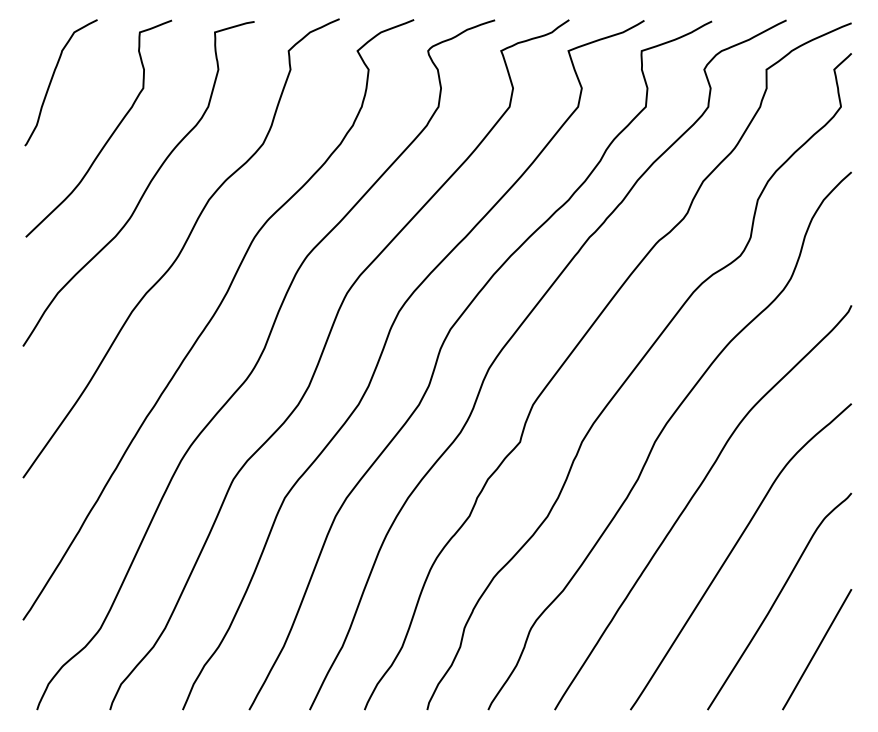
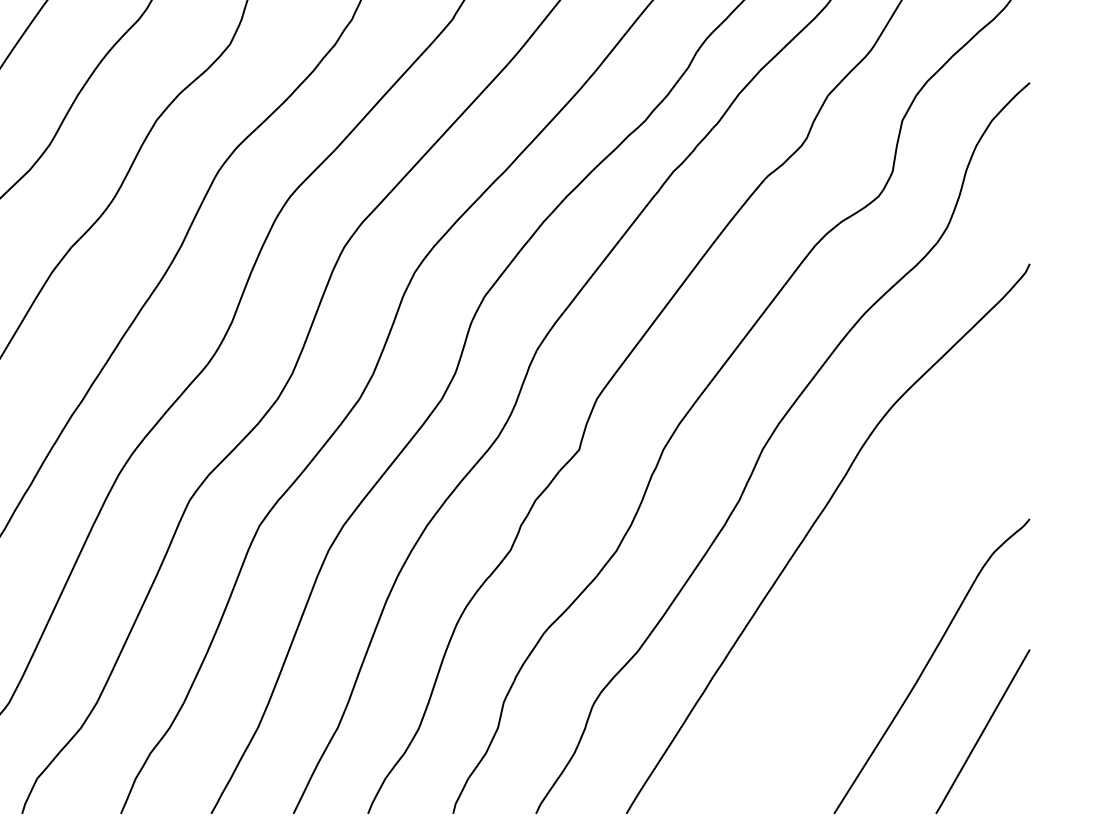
curve: (733, 550) -> (869, 596), removed

